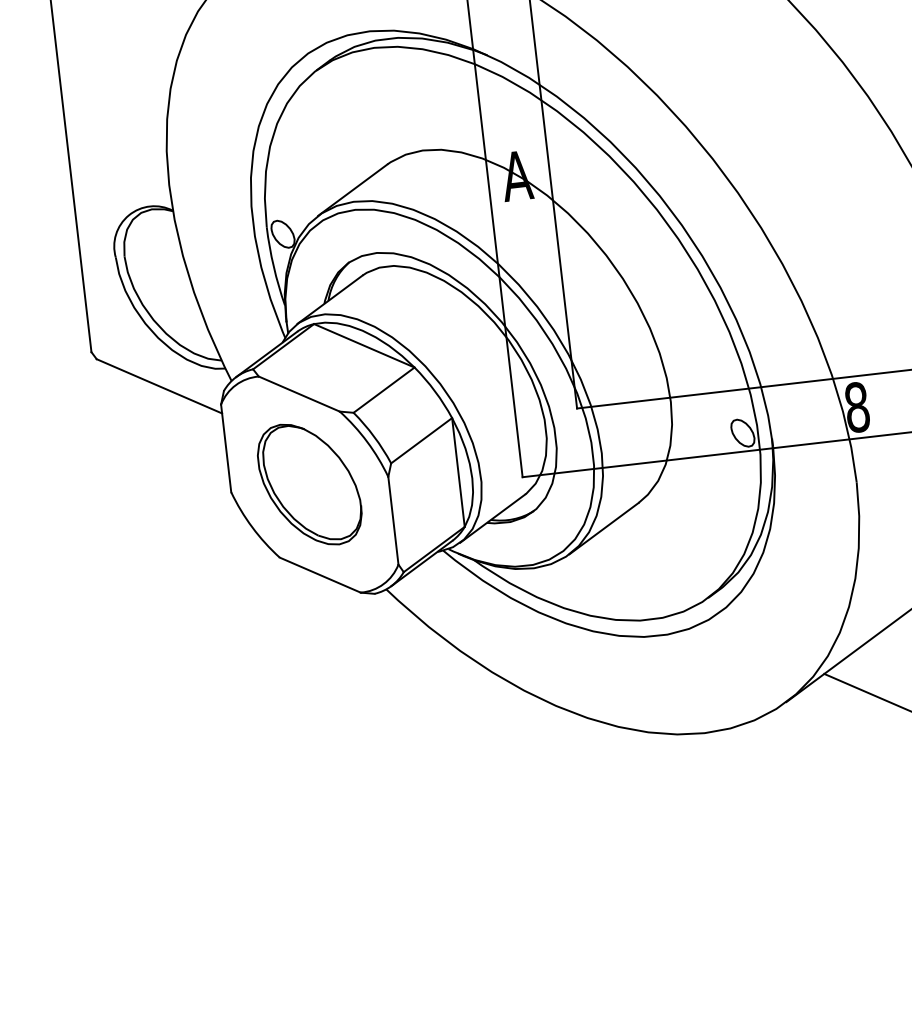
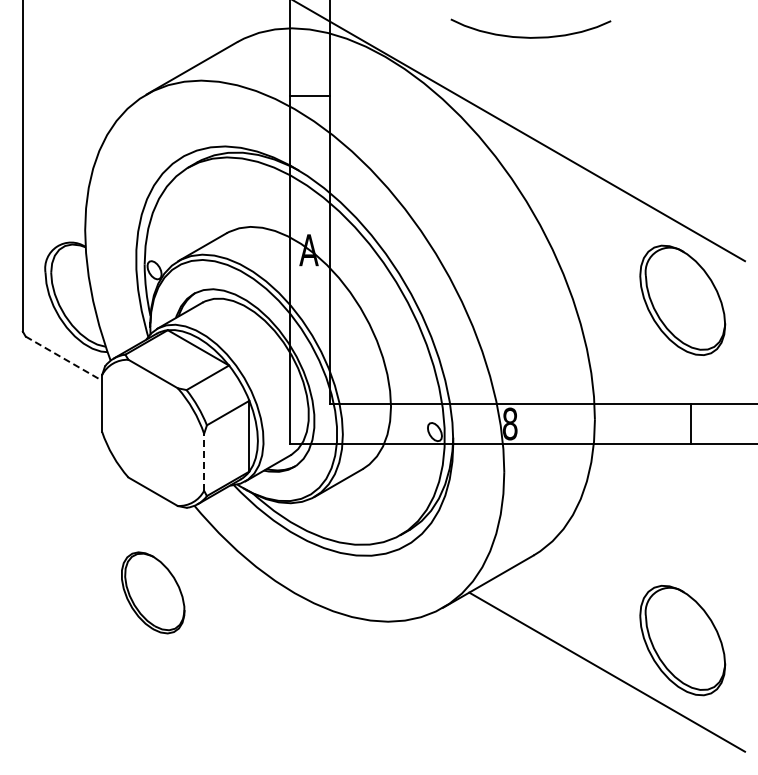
line: (160, 385) -> (64, 358), solid -> dashed
part: (310, 483) -> (153, 592), moved
line: (394, 520) -> (204, 462), solid -> dashed

